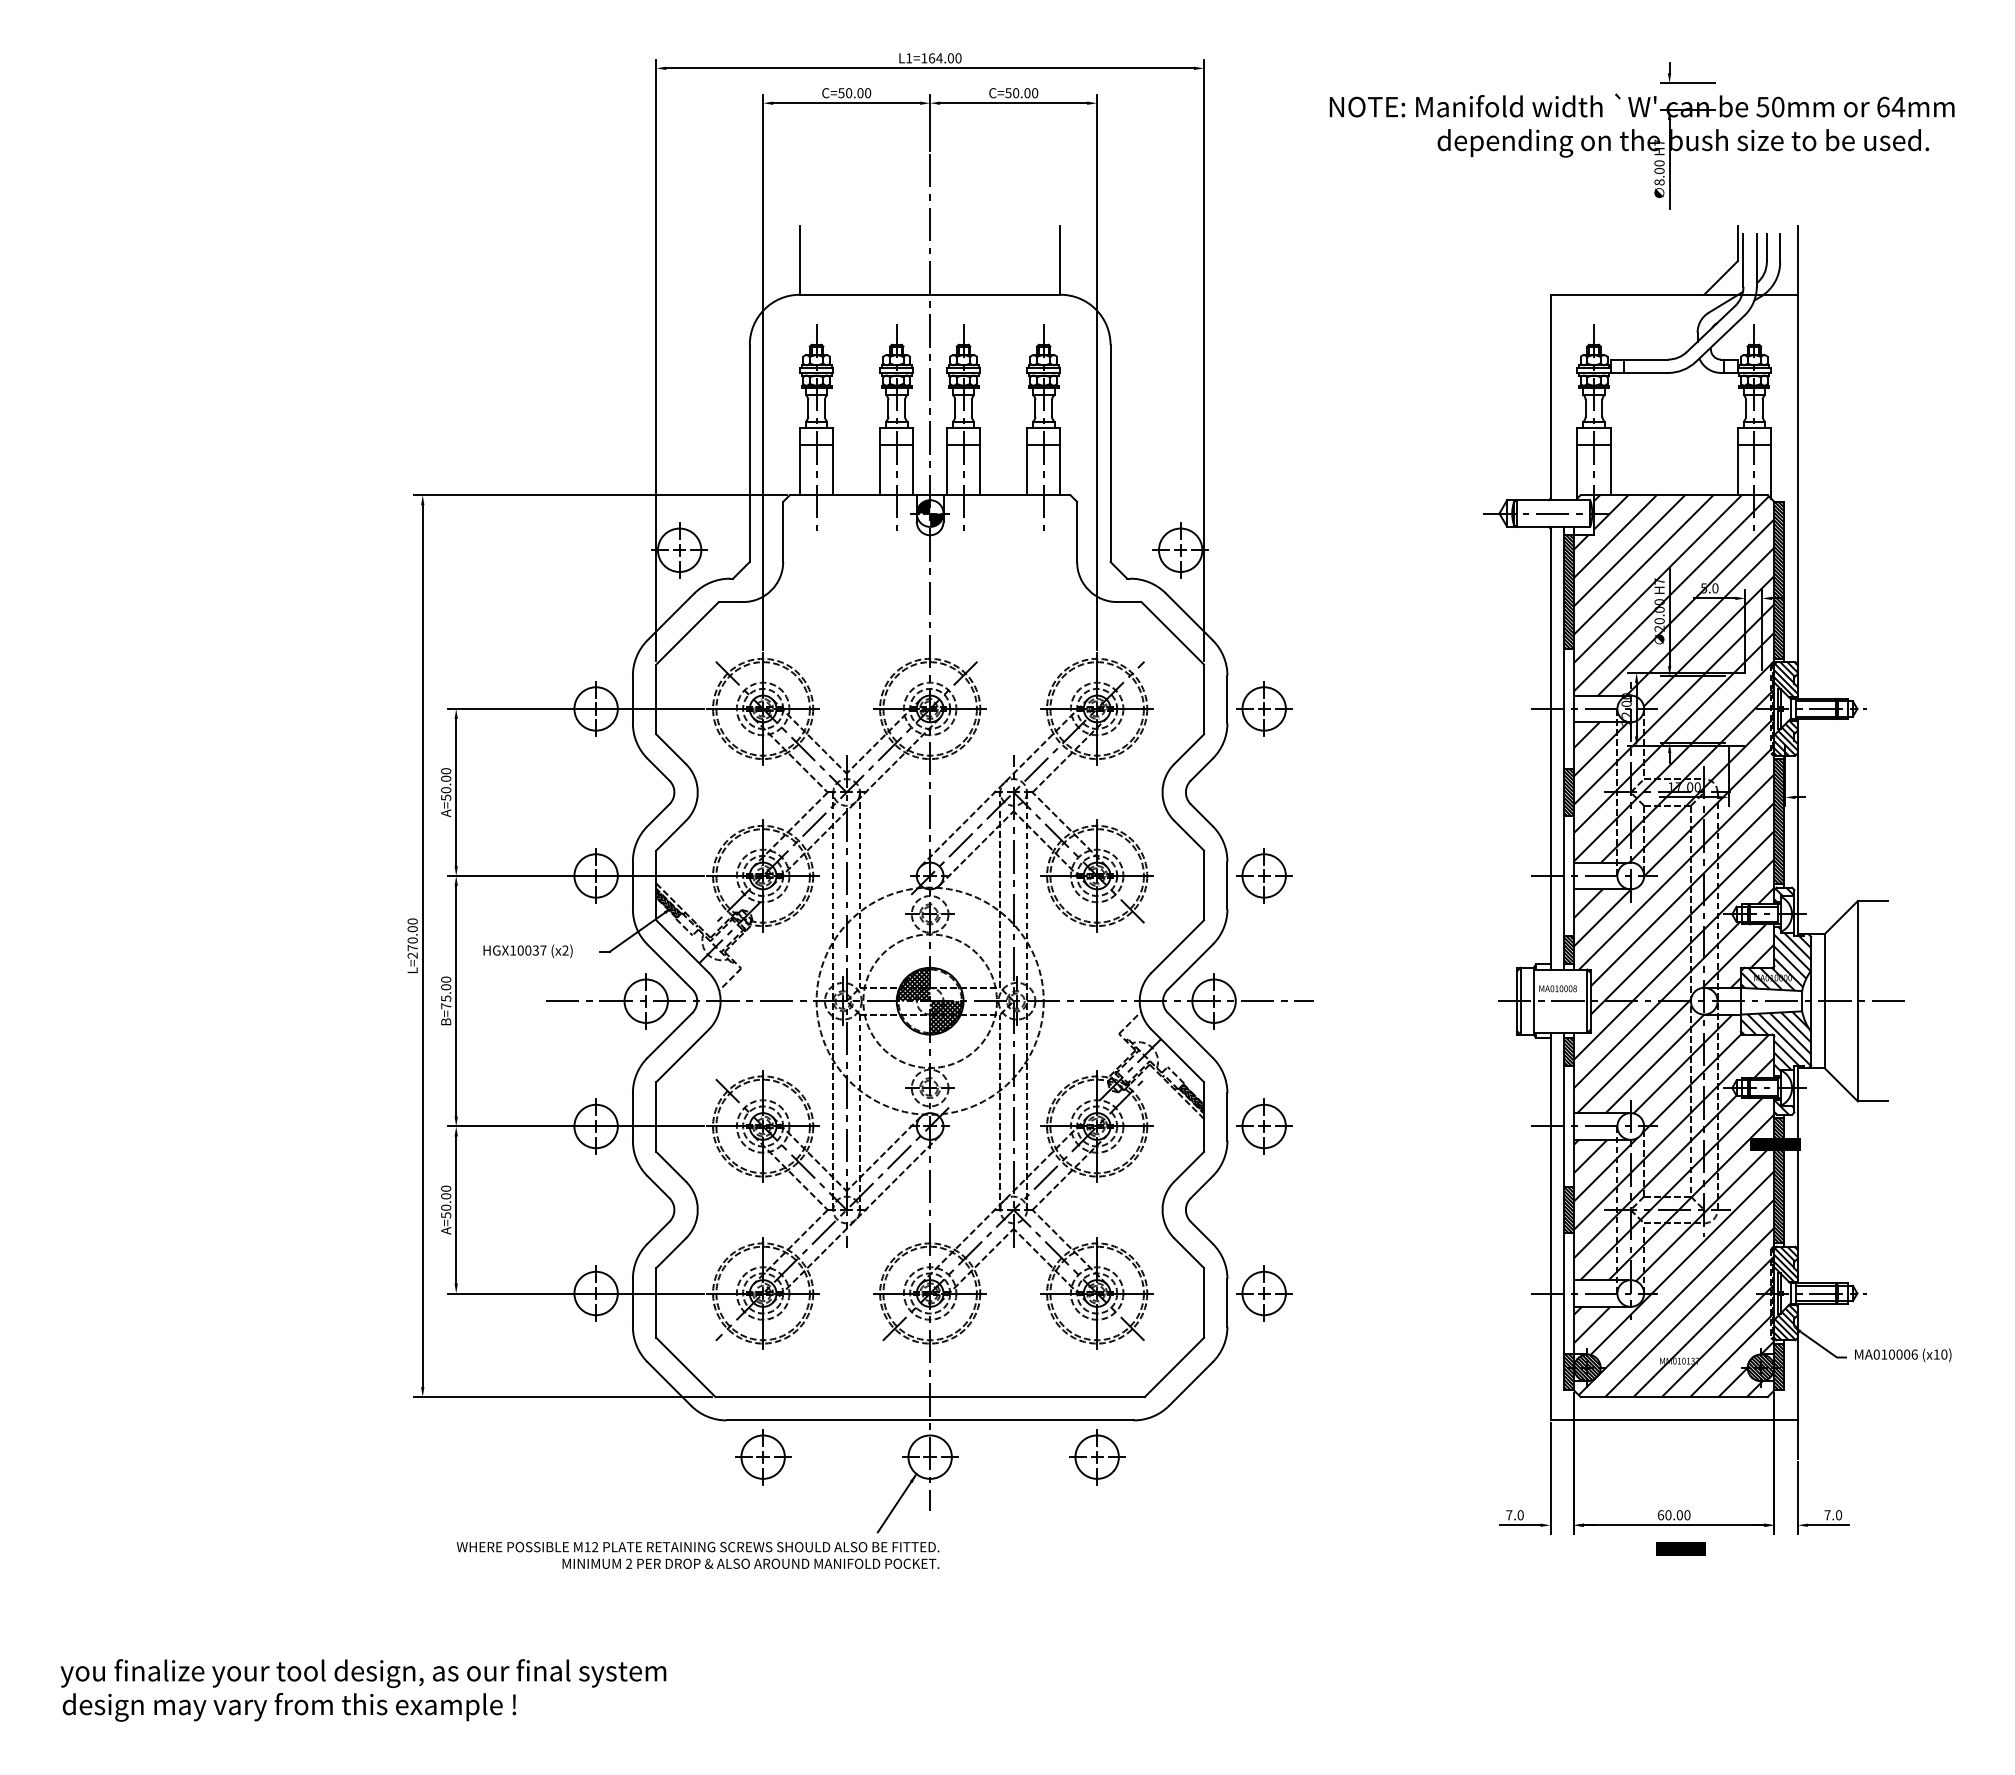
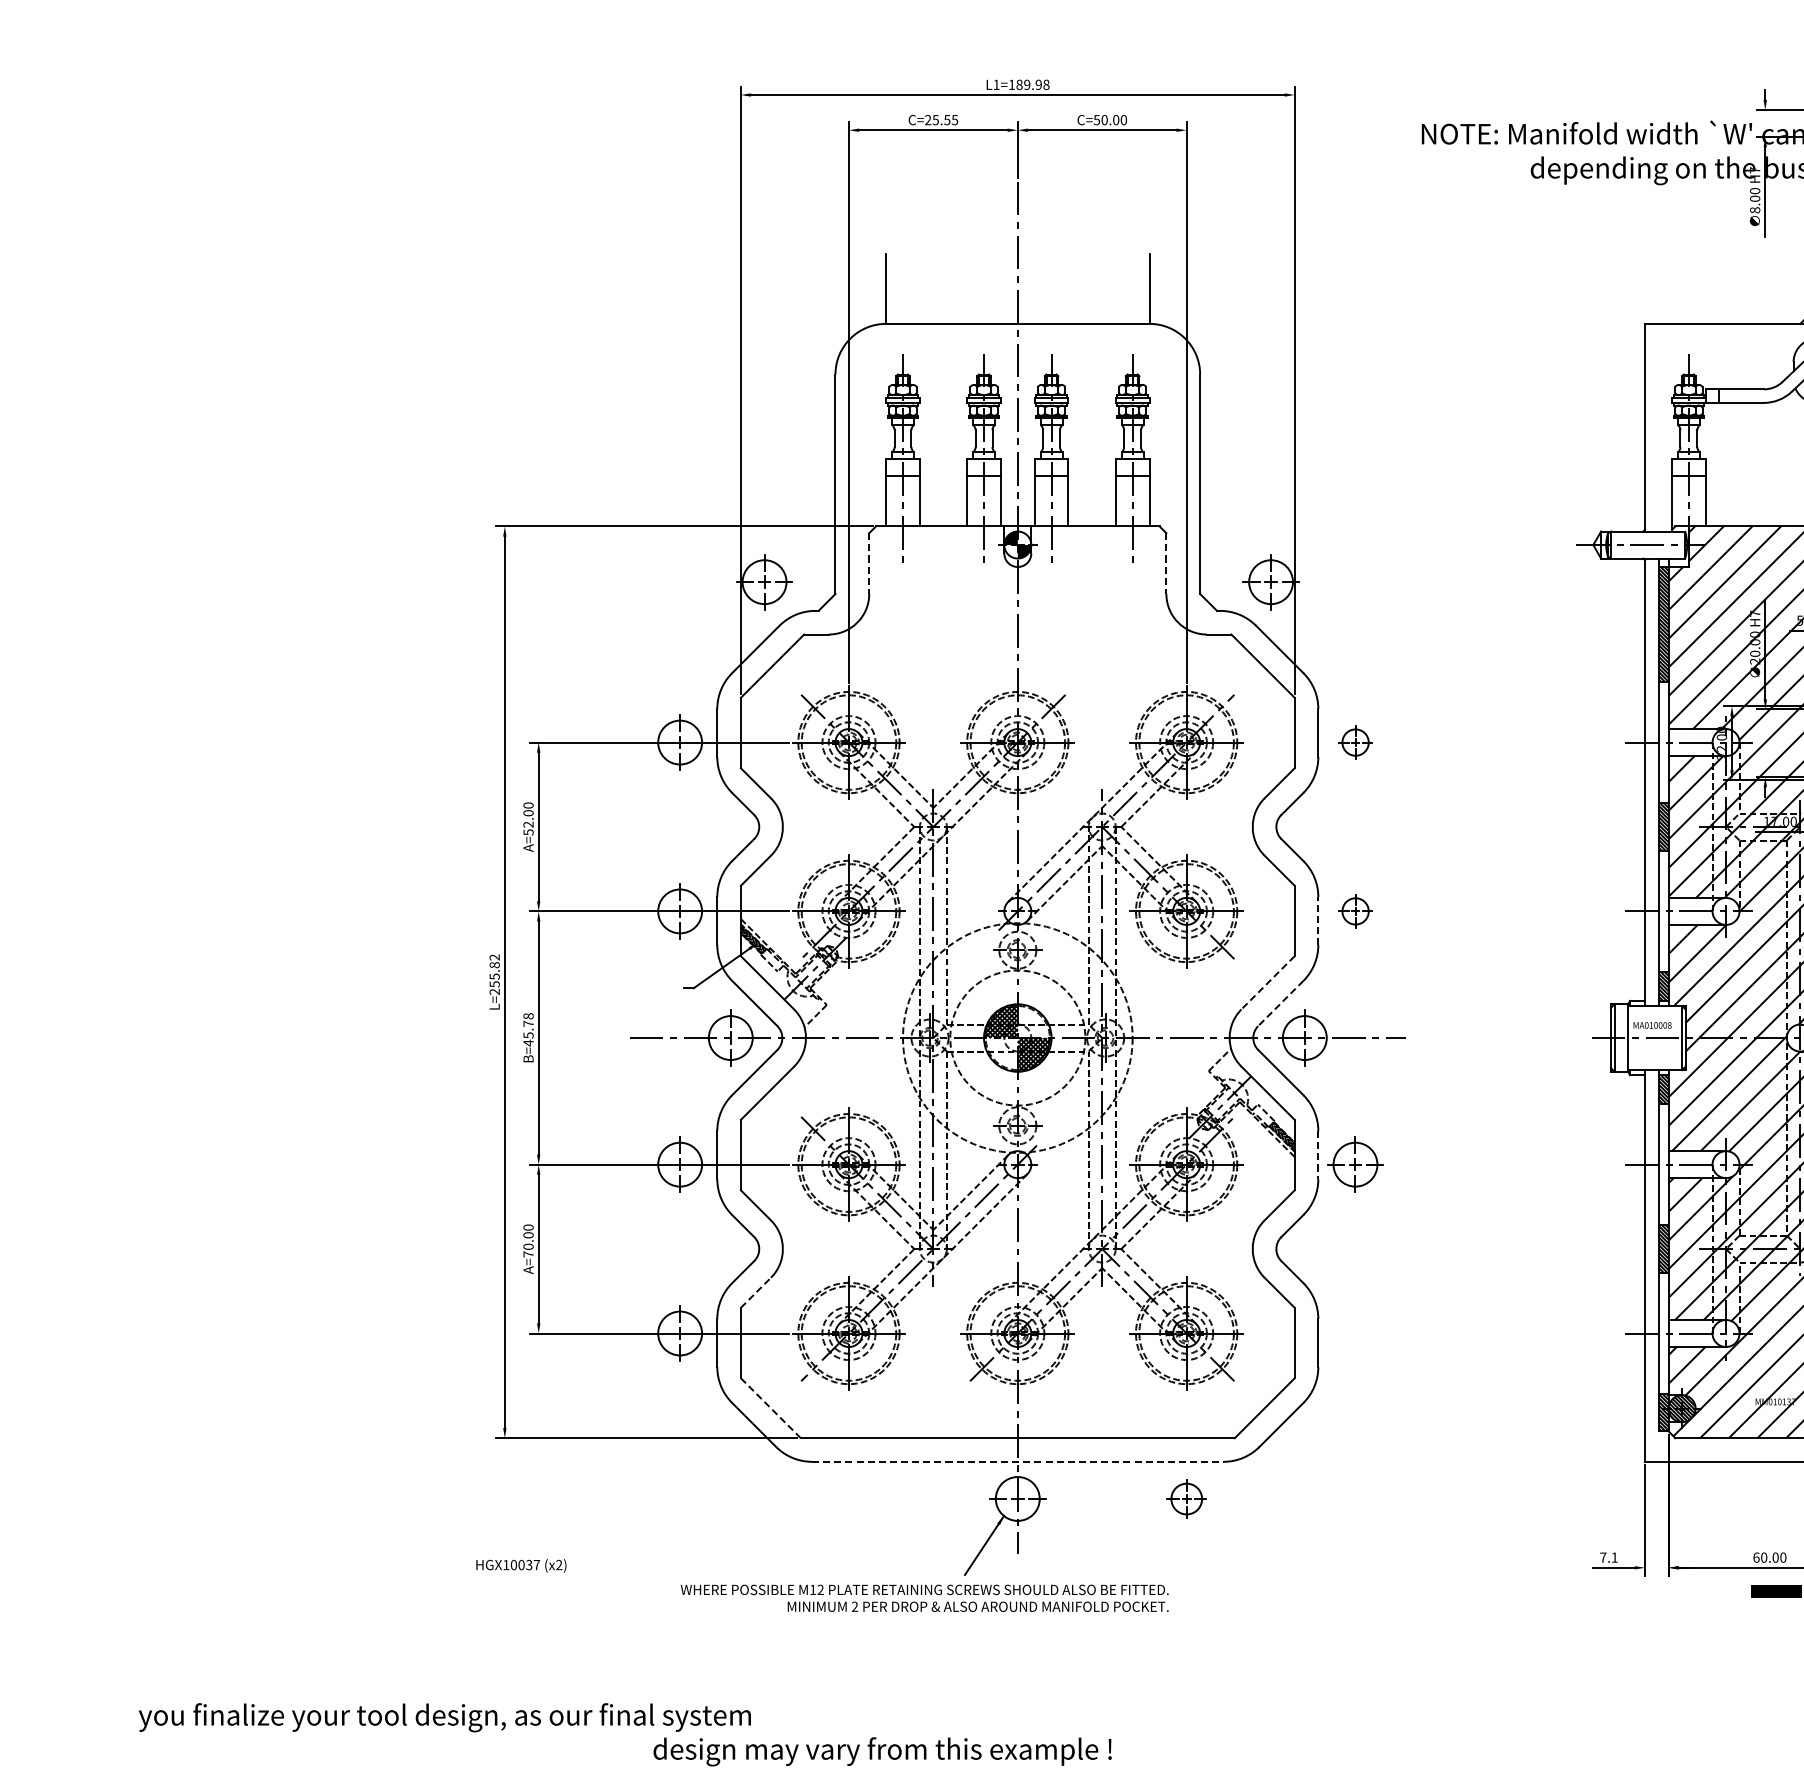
text: (944, 58) -> (1032, 85), L1=164.00 -> L1=189.98
text: (854, 93) -> (941, 120), C=50.00 -> C=25.55
line: (783, 532) -> (869, 564), solid -> dashed
line: (1077, 532) -> (1166, 564), solid -> dashed
part: (1264, 708) -> (1355, 742), size x0.6
text: (446, 790) -> (528, 825), A=50.00 -> A=52.00
part: (1264, 875) -> (1355, 910), size x0.6
line: (1227, 885) -> (1318, 921), solid -> dashed
text: (412, 934) -> (494, 970), L=270.00 -> L=255.82
line: (1177, 946) -> (1267, 982), solid -> dashed
text: (527, 950) -> (520, 1564), moved
line: (1190, 967) -> (1280, 1003), solid -> dashed
text: (446, 992) -> (528, 1029), B=75.00 -> B=45.78
line: (1227, 1117) -> (1318, 1155), solid -> dashed
text: (446, 1215) -> (528, 1254), A=50.00 -> A=70.00
line: (671, 1252) -> (756, 1292), solid -> dashed
part: (1264, 1293) -> (1355, 1333), removed
line: (685, 1367) -> (770, 1408), solid -> dashed
line: (930, 1420) -> (1018, 1461), solid -> dashed
part: (763, 1457) -> (849, 1499), removed
part: (1097, 1457) -> (1186, 1499), size x0.7
text: (1520, 1515) -> (1614, 1557), 7.0 -> 7.1
text: (697, 1555) -> (924, 1598), moved
text: (289, 1707) -> (882, 1752), moved

